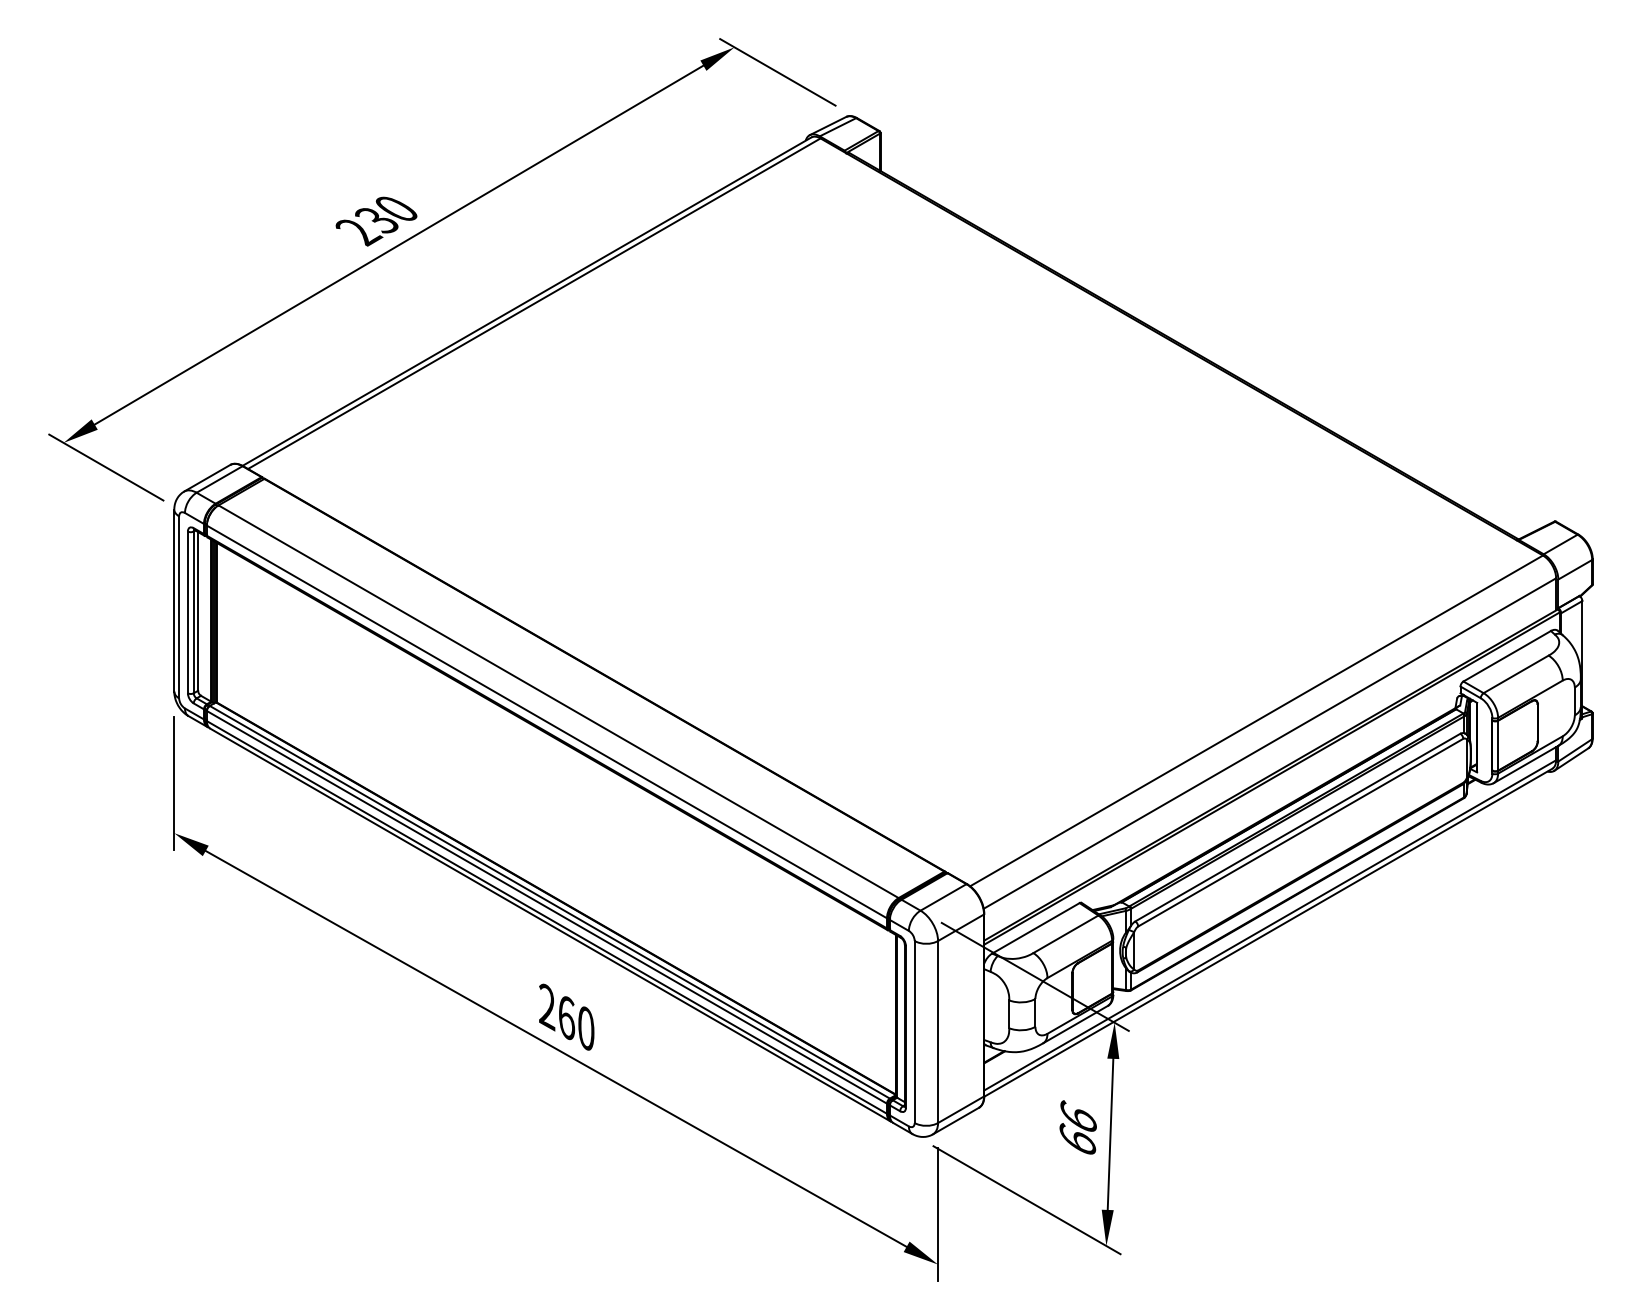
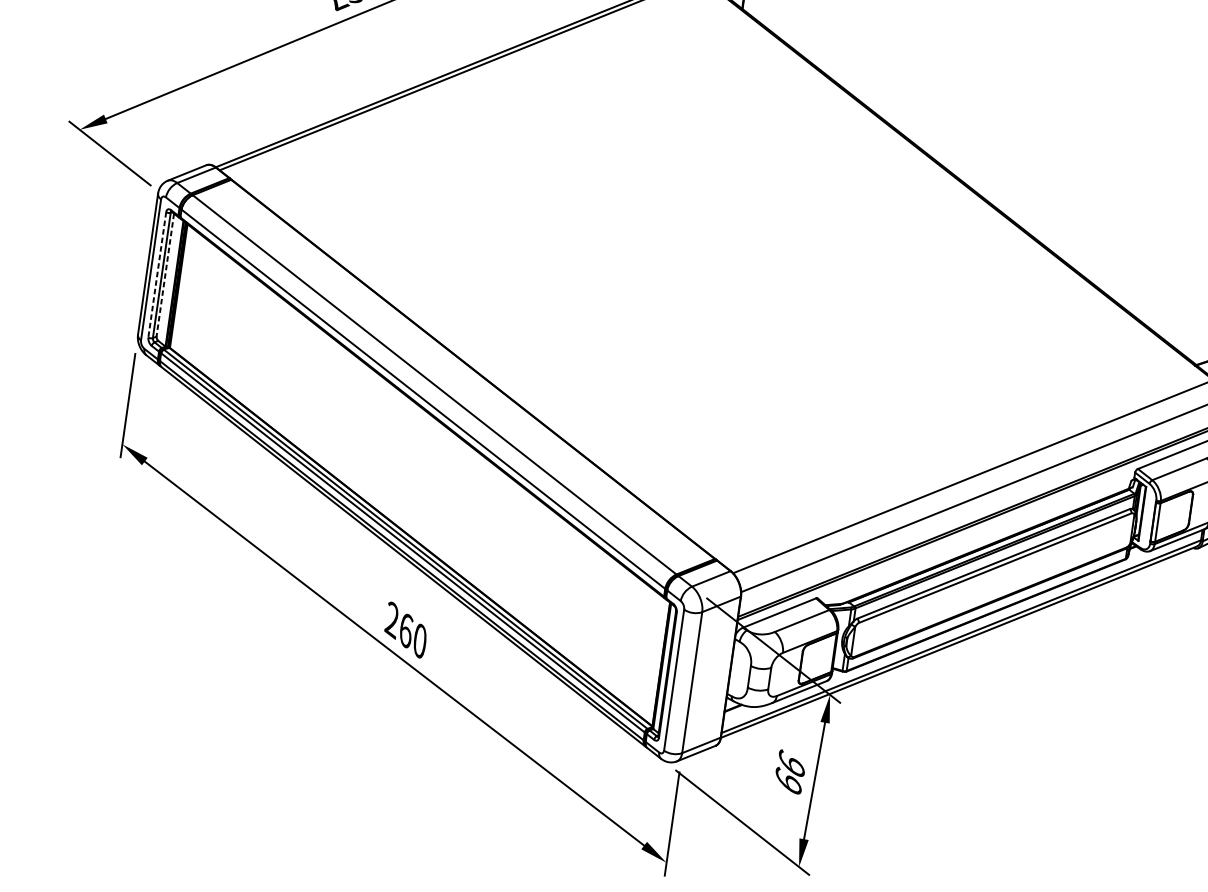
line: (198, 611) -> (165, 275), solid -> dashed
line: (187, 612) -> (156, 274), solid -> dashed

